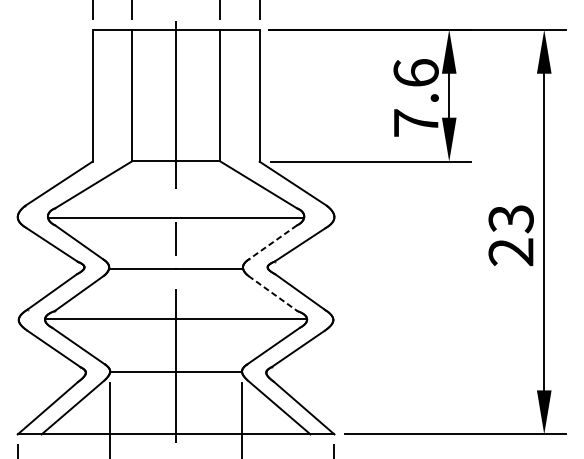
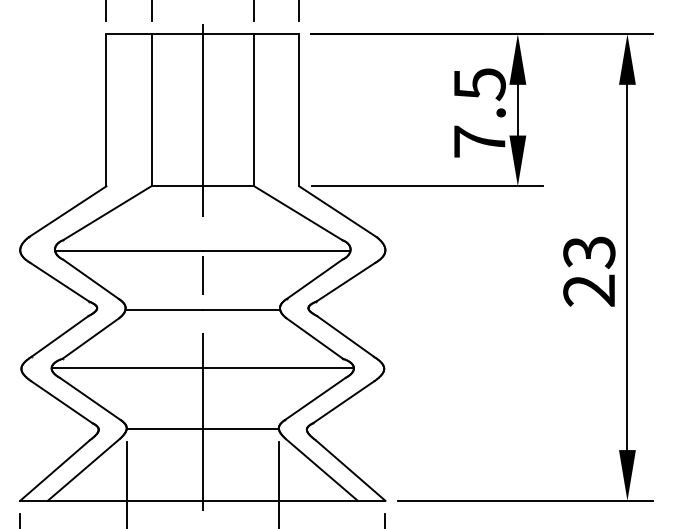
text: (415, 73) -> (479, 84), 7.6 -> 7.5
line: (272, 242) -> (314, 279), dashed -> solid
line: (272, 293) -> (314, 338), dashed -> solid

